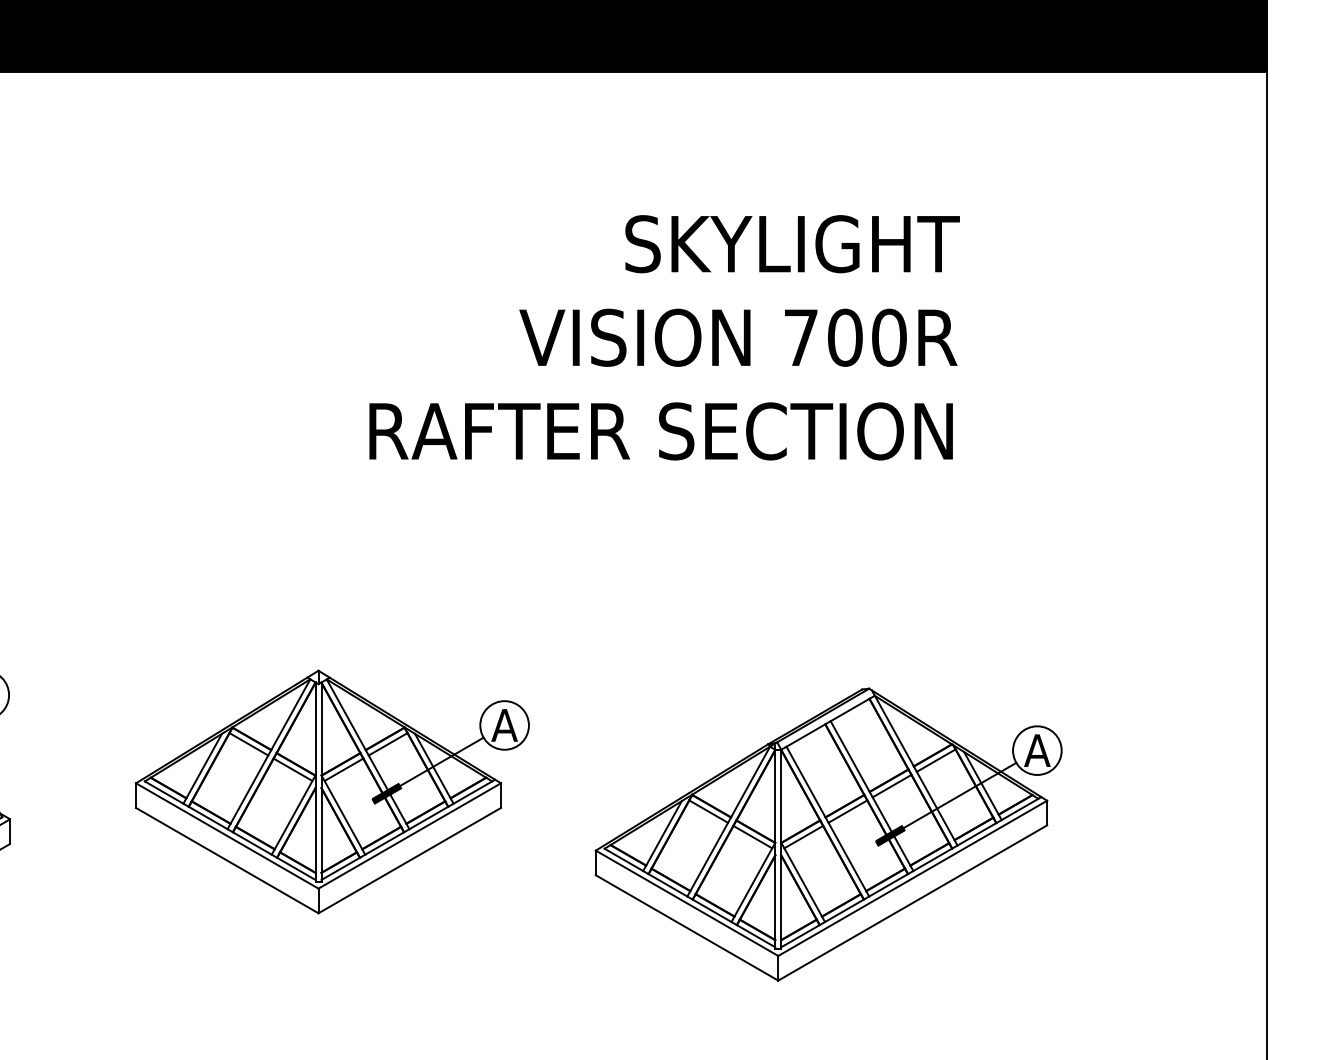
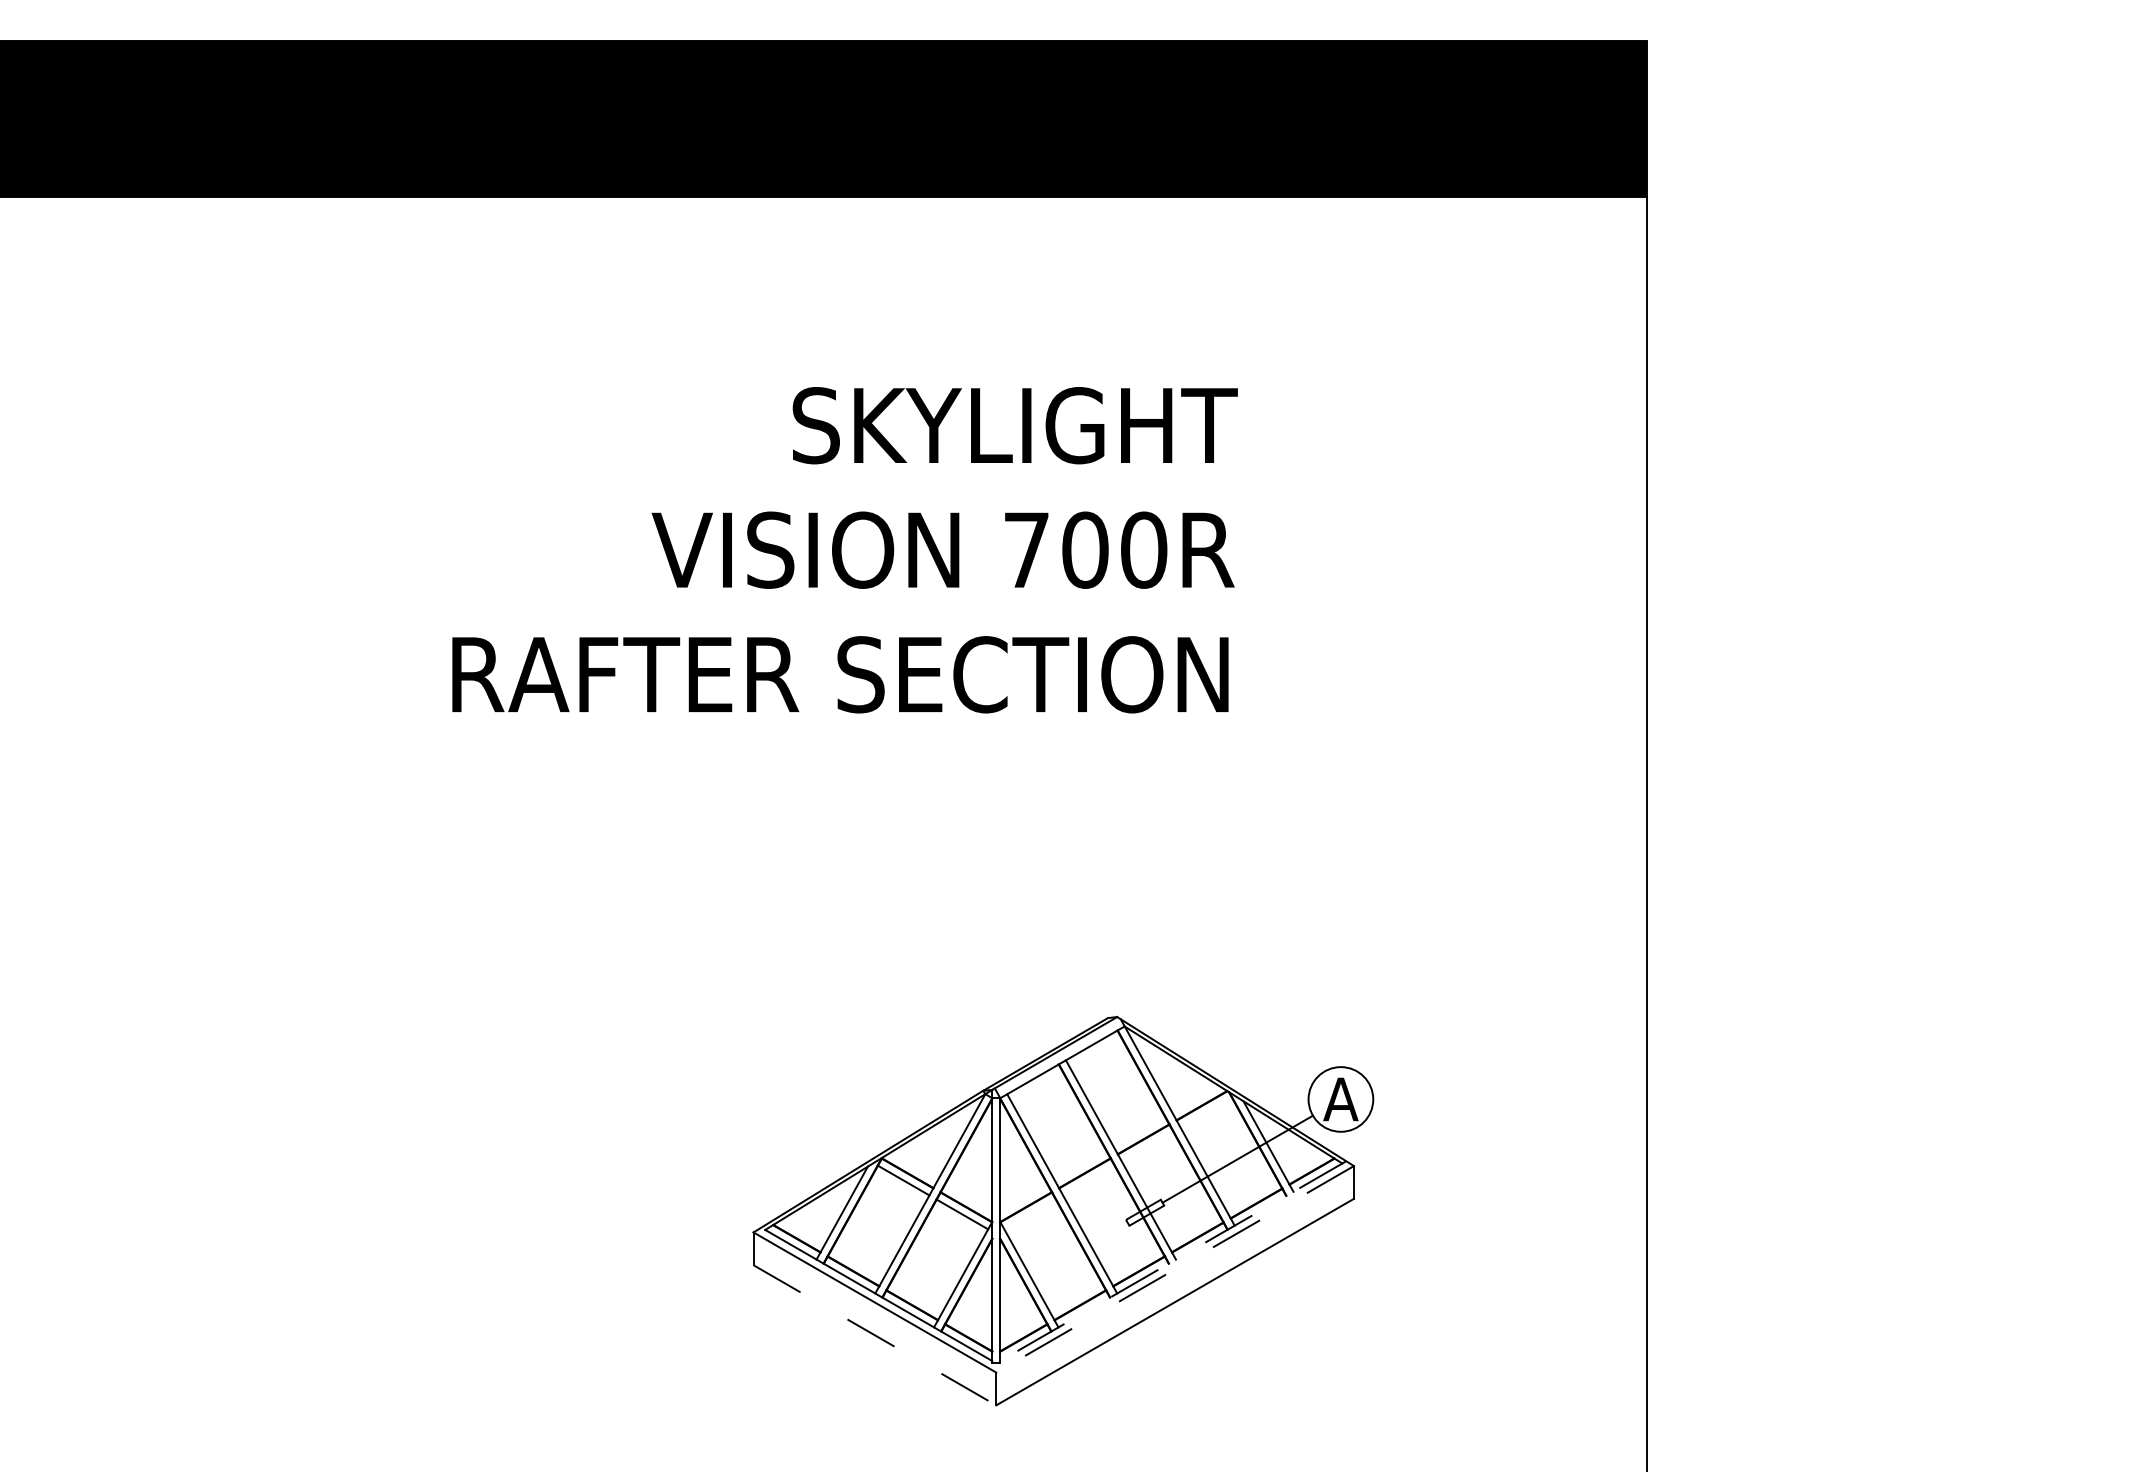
line: (936, 760) -> (1206, 1112), removed
line: (891, 786) -> (1147, 1146), removed
part: (331, 792) -> (402, 1154), removed
line: (847, 811) -> (1088, 1180), removed
fill: (890, 835) -> (1145, 1212), removed
line: (804, 837) -> (1030, 1214), removed
line: (911, 872) -> (1173, 1261), solid -> dashed
line: (912, 878) -> (1174, 1269), solid -> dashed
line: (687, 928) -> (875, 1335), solid -> dashed

